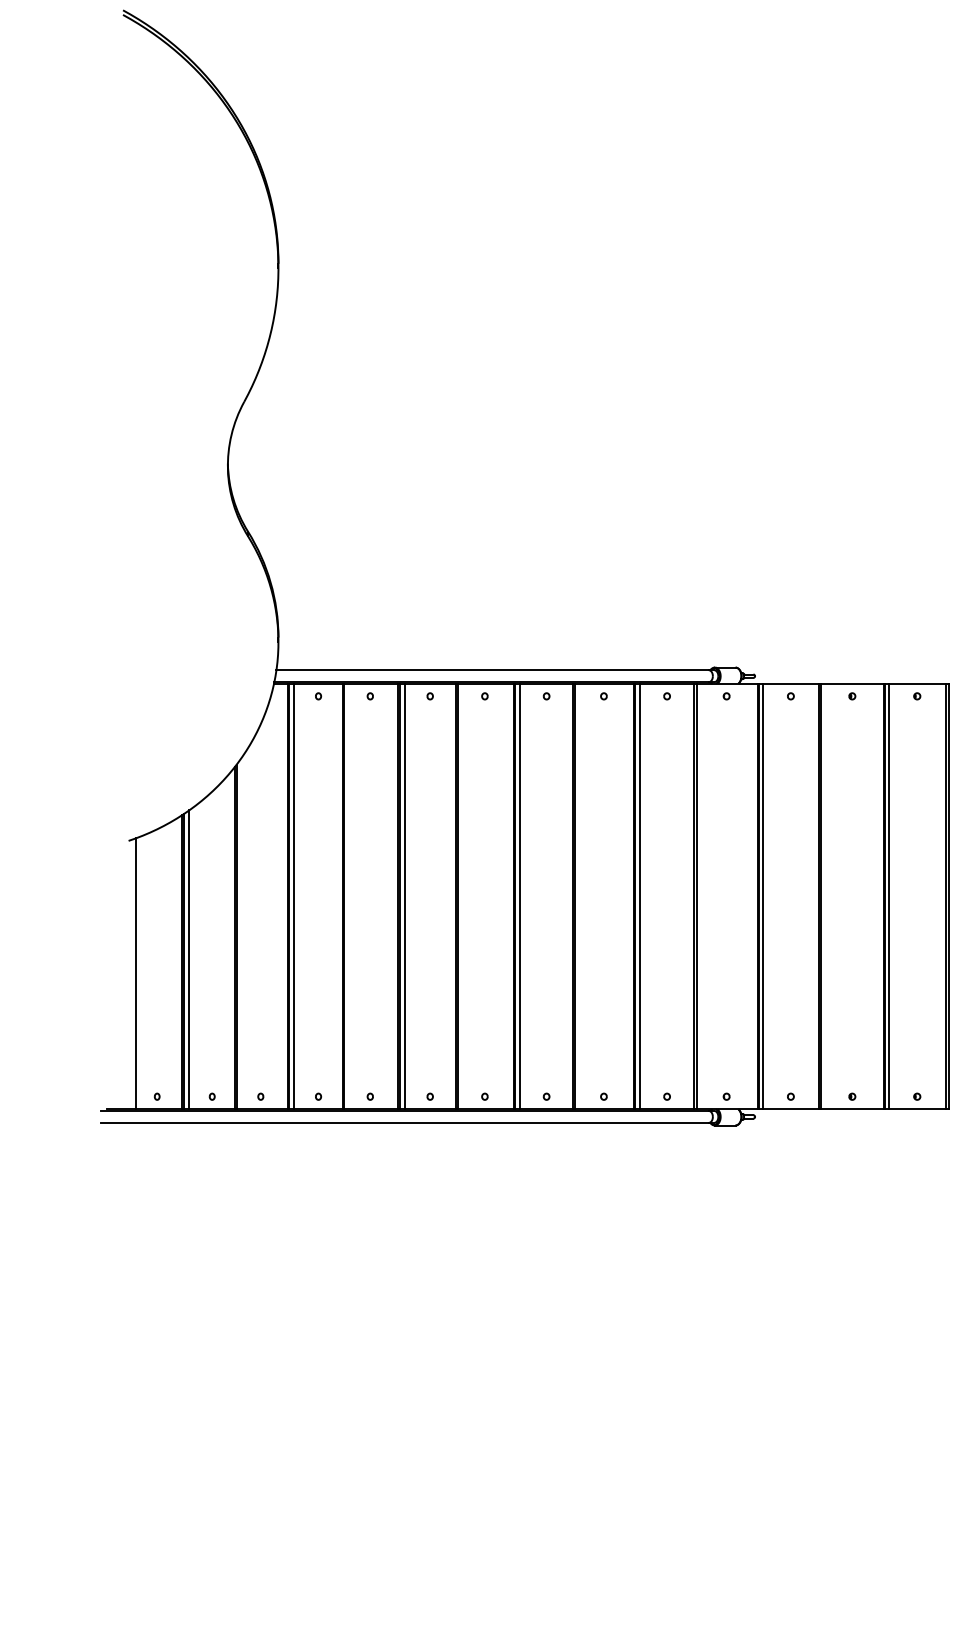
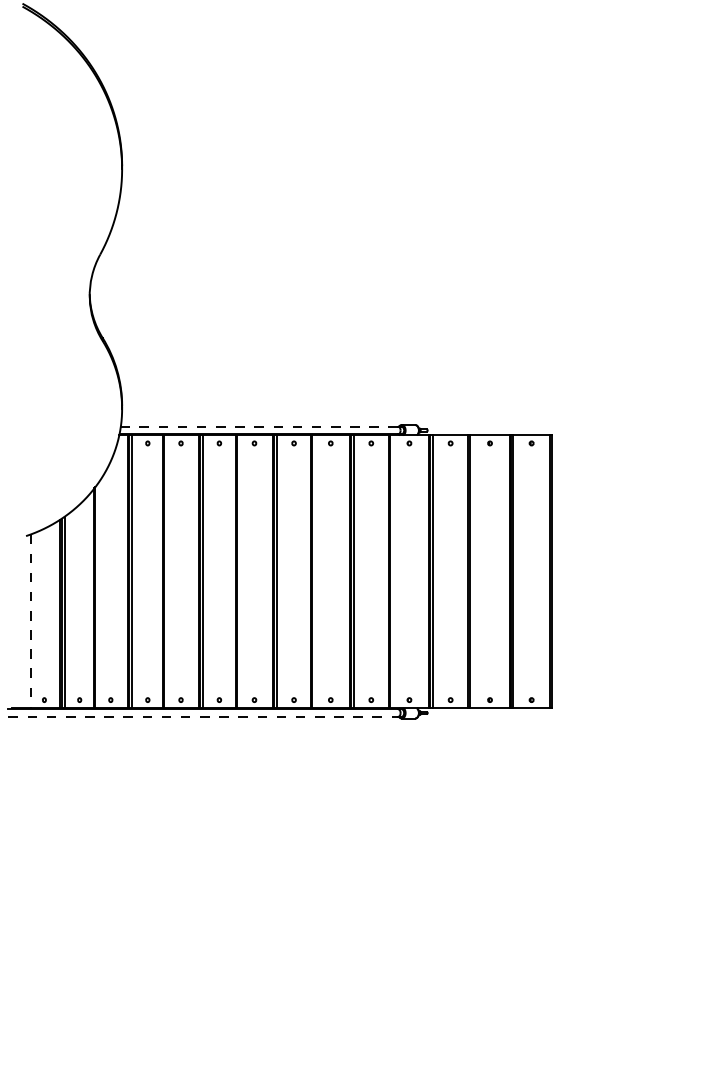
line: (492, 669) -> (259, 426), solid -> dashed
line: (137, 974) -> (31, 621), solid -> dashed
line: (405, 1122) -> (203, 716), solid -> dashed

